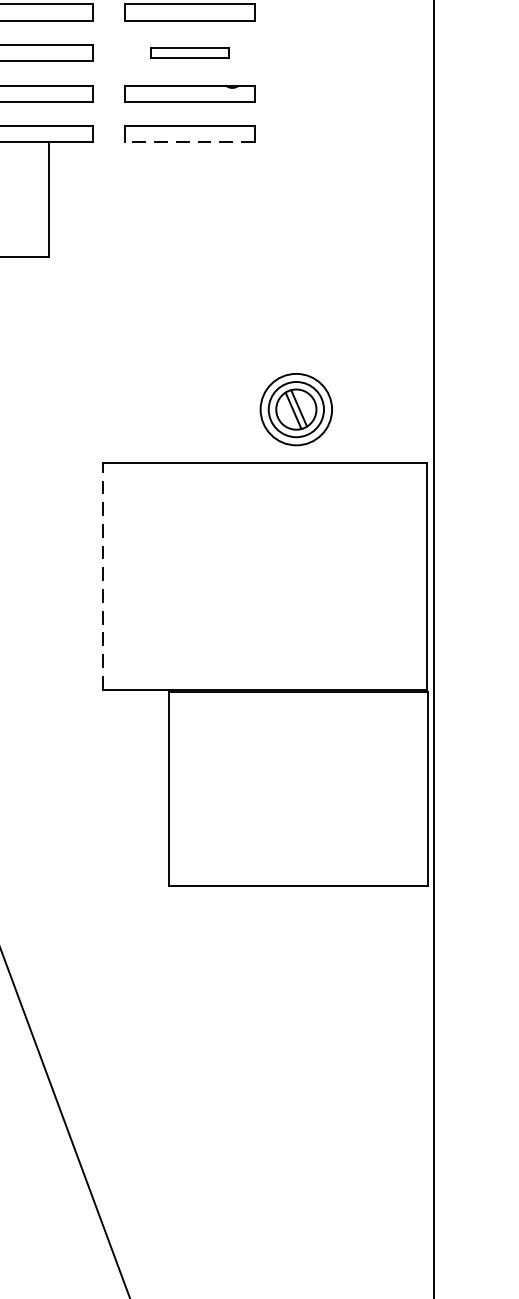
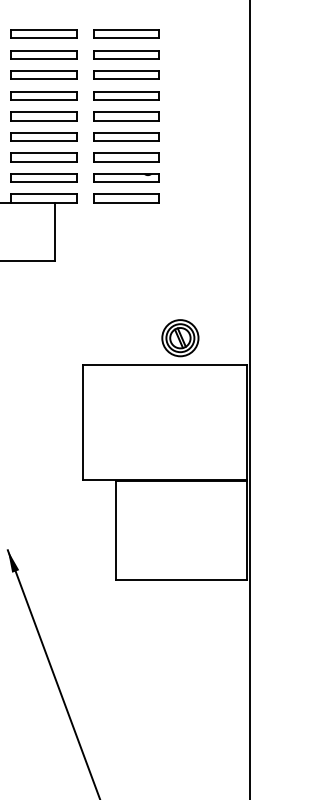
part: (189, 53) -> (126, 157), size x1.67
line: (189, 141) -> (126, 202), dashed -> solid
line: (103, 575) -> (82, 422), dashed -> solid

